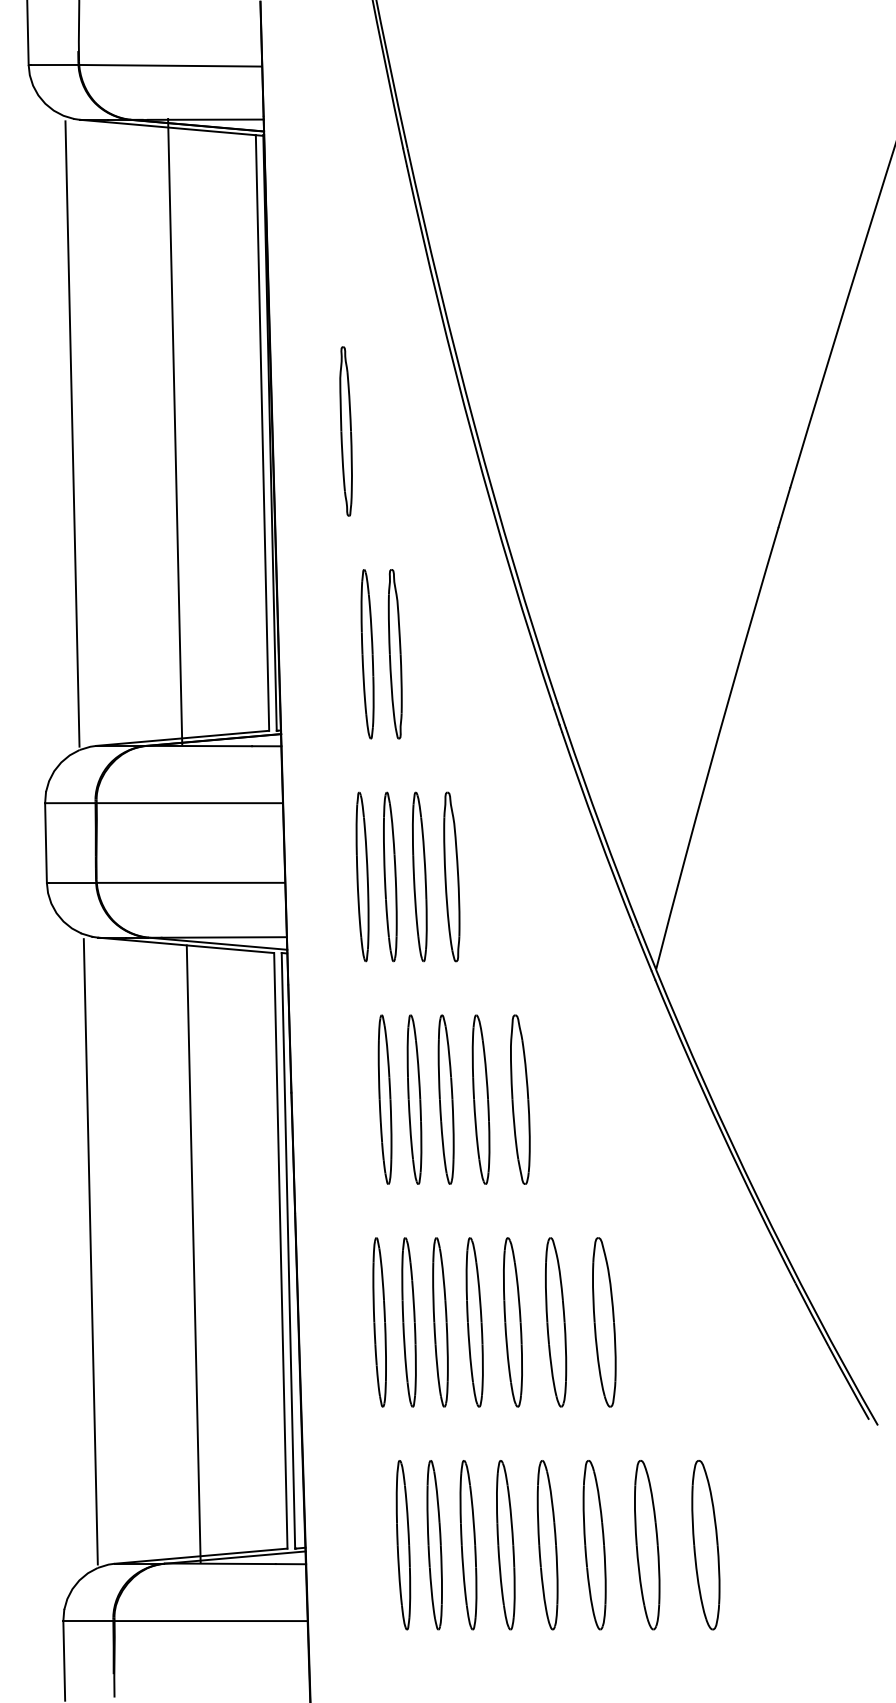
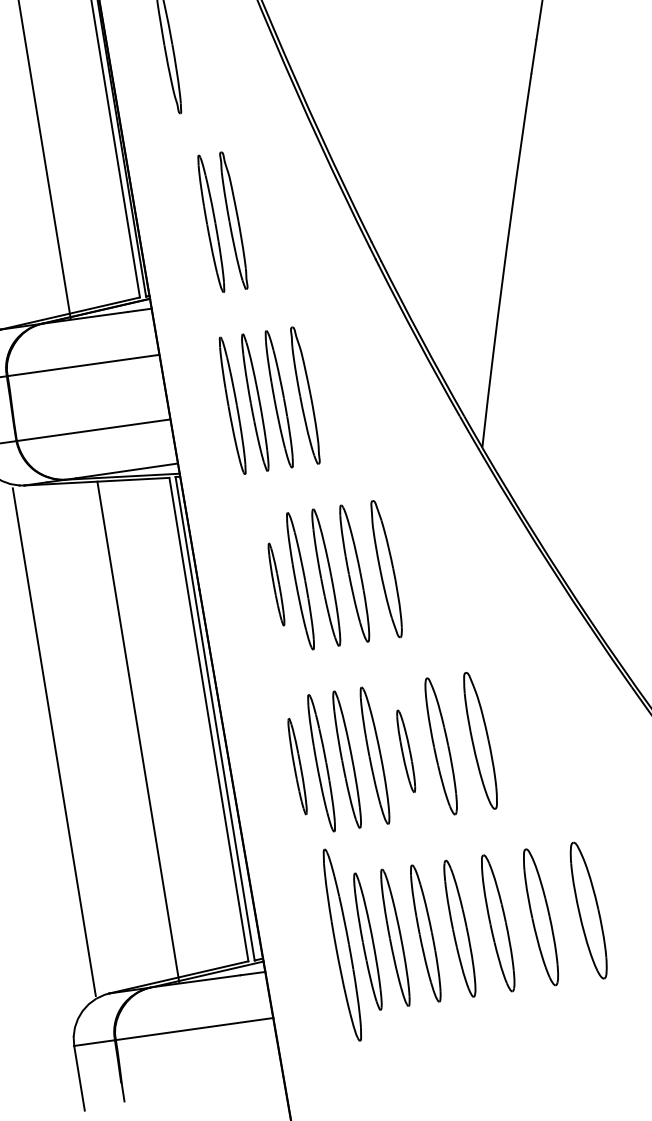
part: (384, 1099) -> (276, 584), size x0.6
part: (379, 1322) -> (297, 766), size x0.7
part: (512, 1322) -> (405, 751), size x0.6
part: (403, 1545) -> (342, 945), size x1.4

